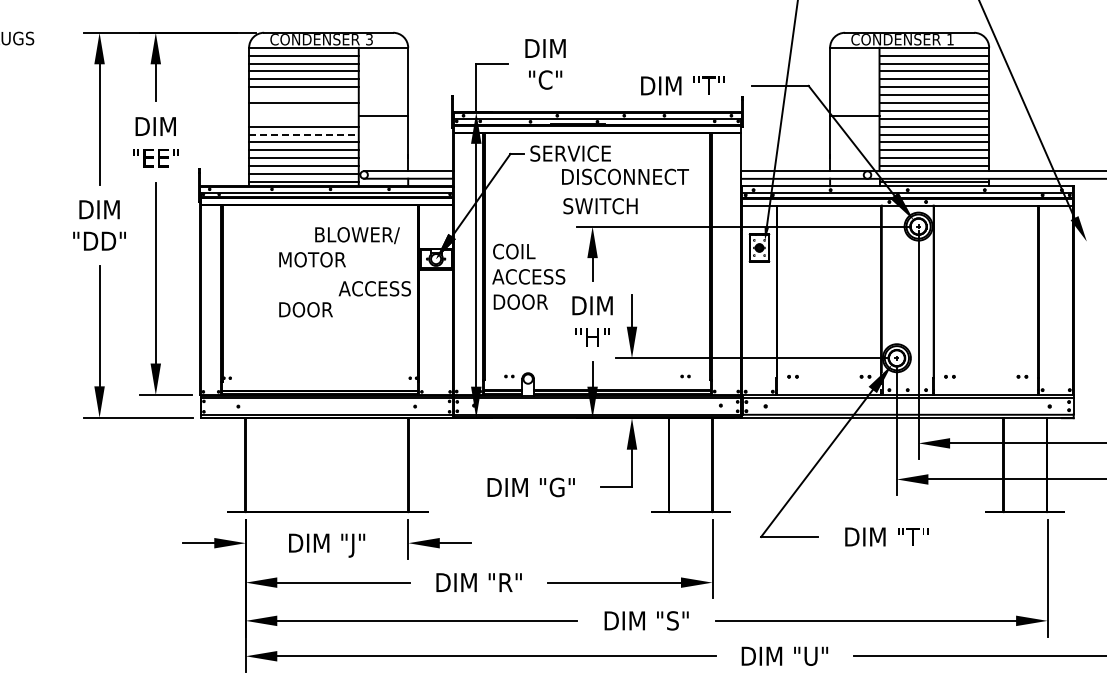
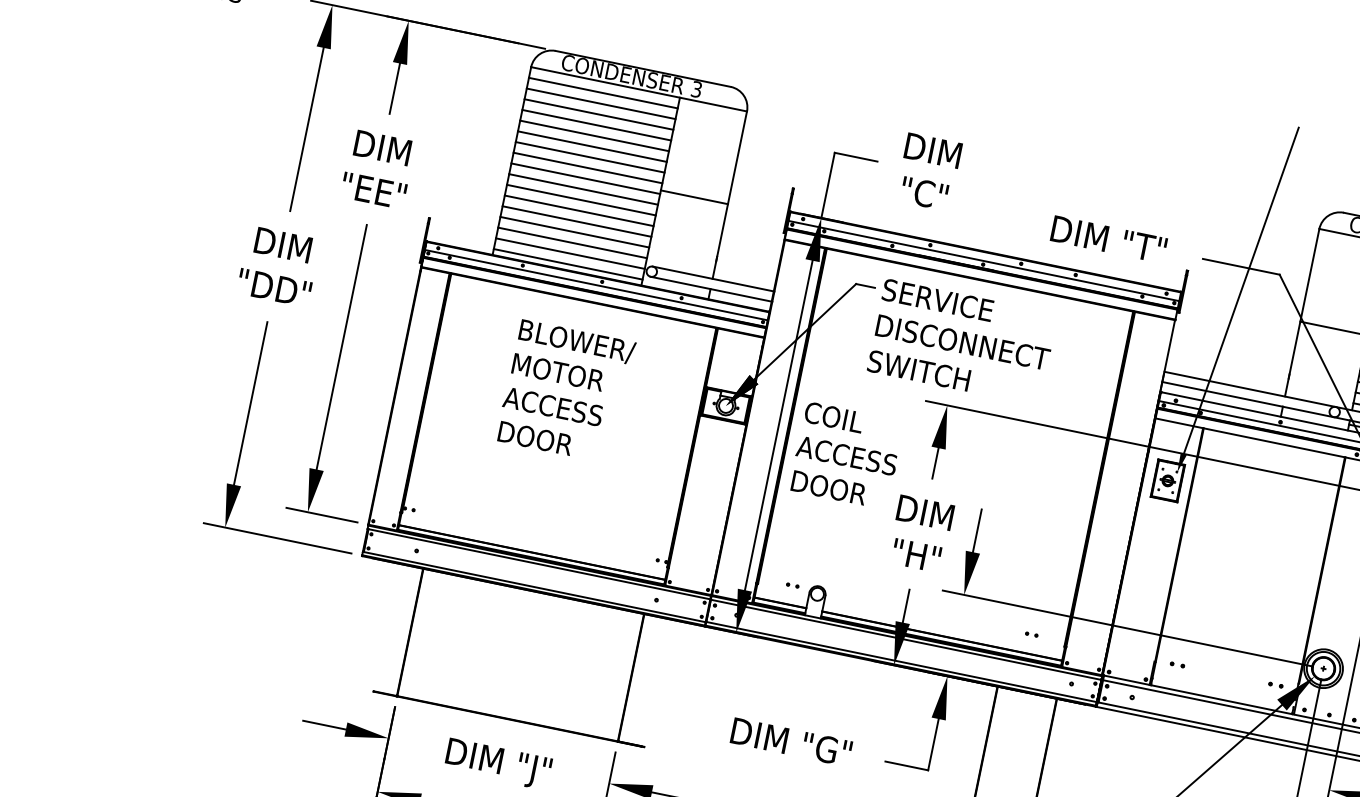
line: (303, 95) -> (591, 147), added
line: (303, 110) -> (587, 167), added
line: (303, 118) -> (585, 178), added
line: (303, 134) -> (580, 199), dashed -> solid
text: (625, 176) -> (963, 342), moved
text: (600, 206) -> (918, 371), moved
text: (357, 235) -> (577, 341), moved
text: (374, 288) -> (552, 406), moved

